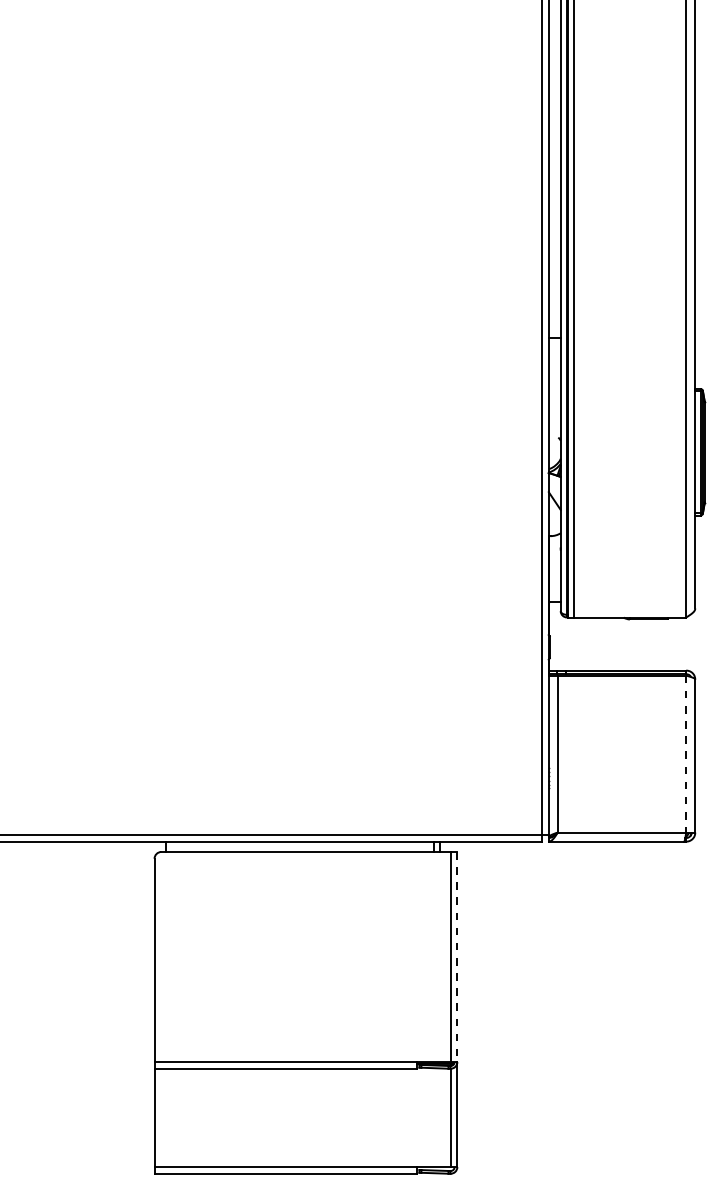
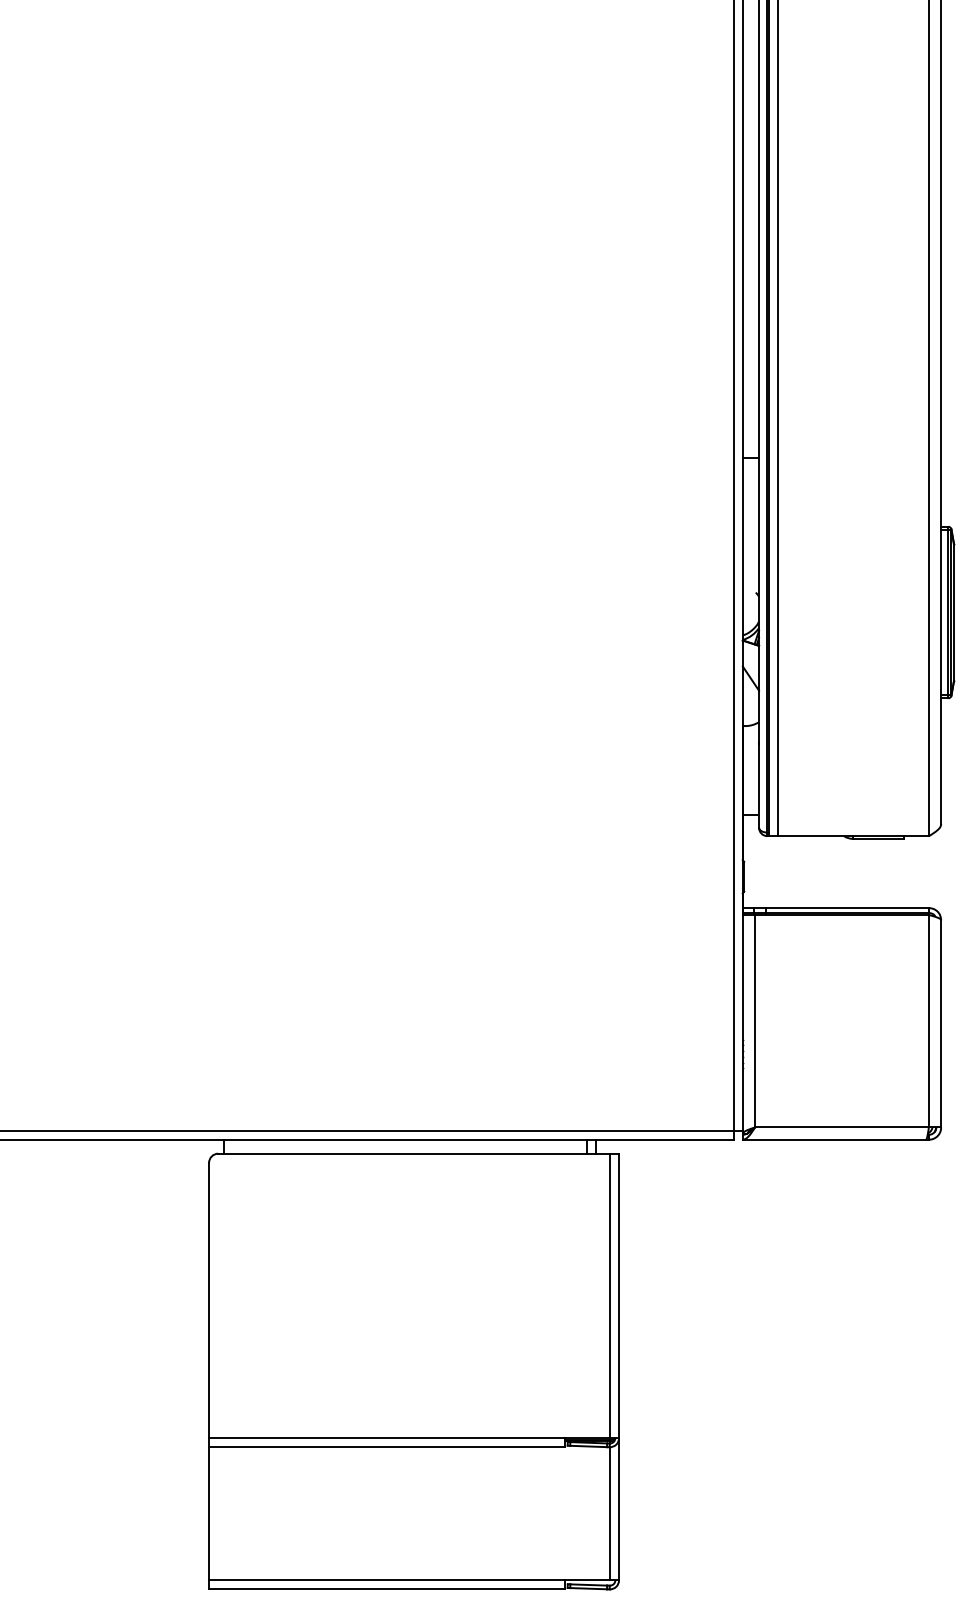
line: (686, 754) -> (929, 1021), dashed -> solid
line: (457, 957) -> (619, 1296), dashed -> solid

